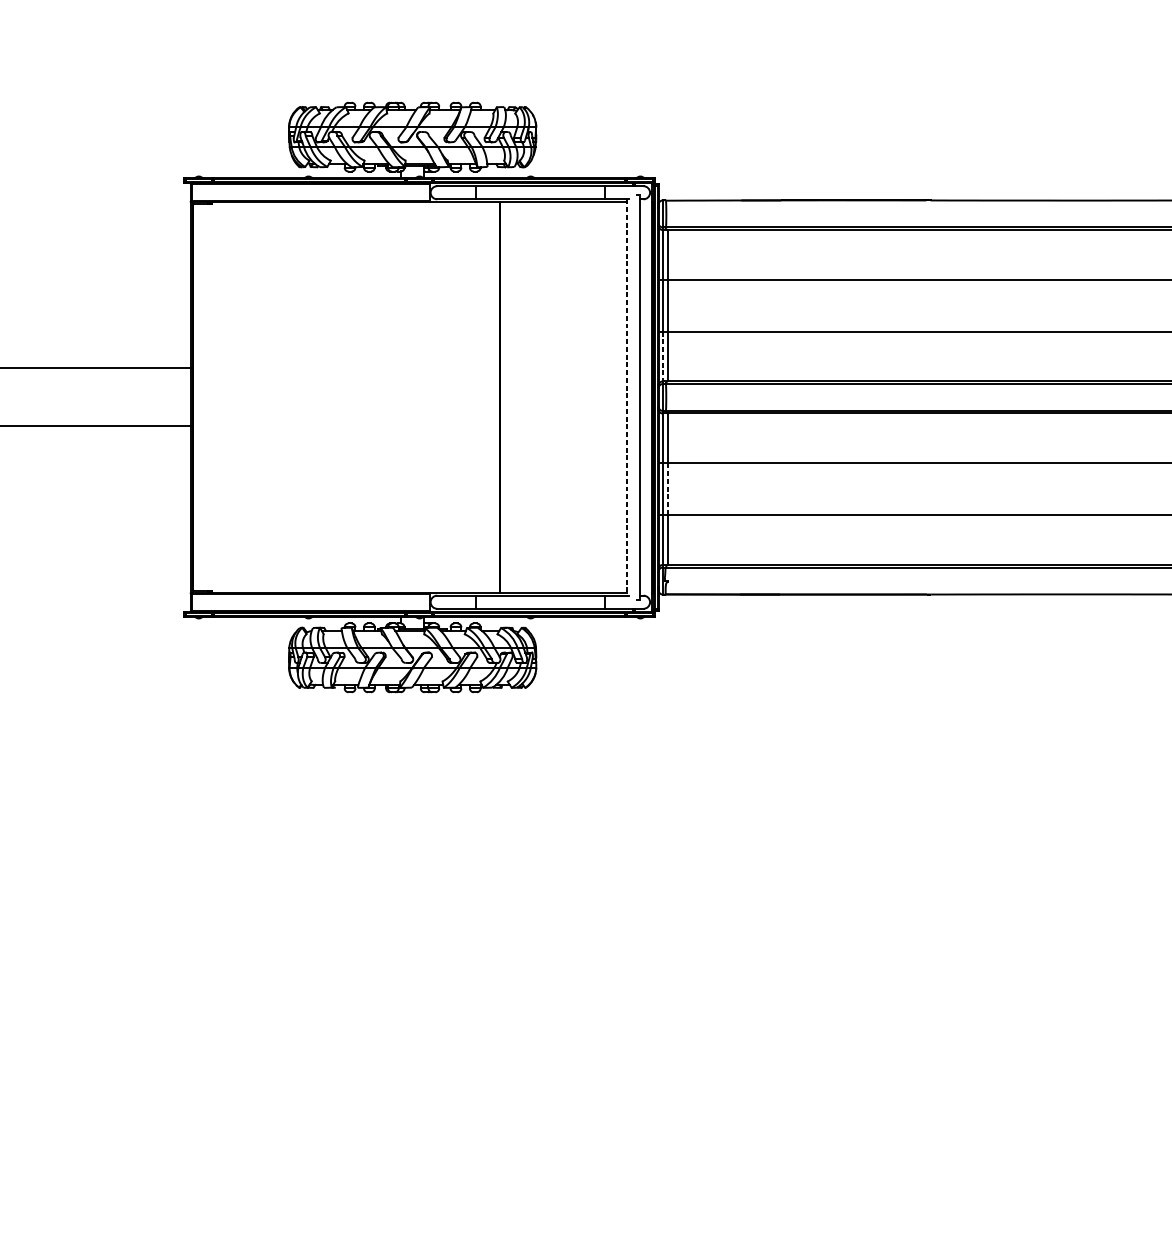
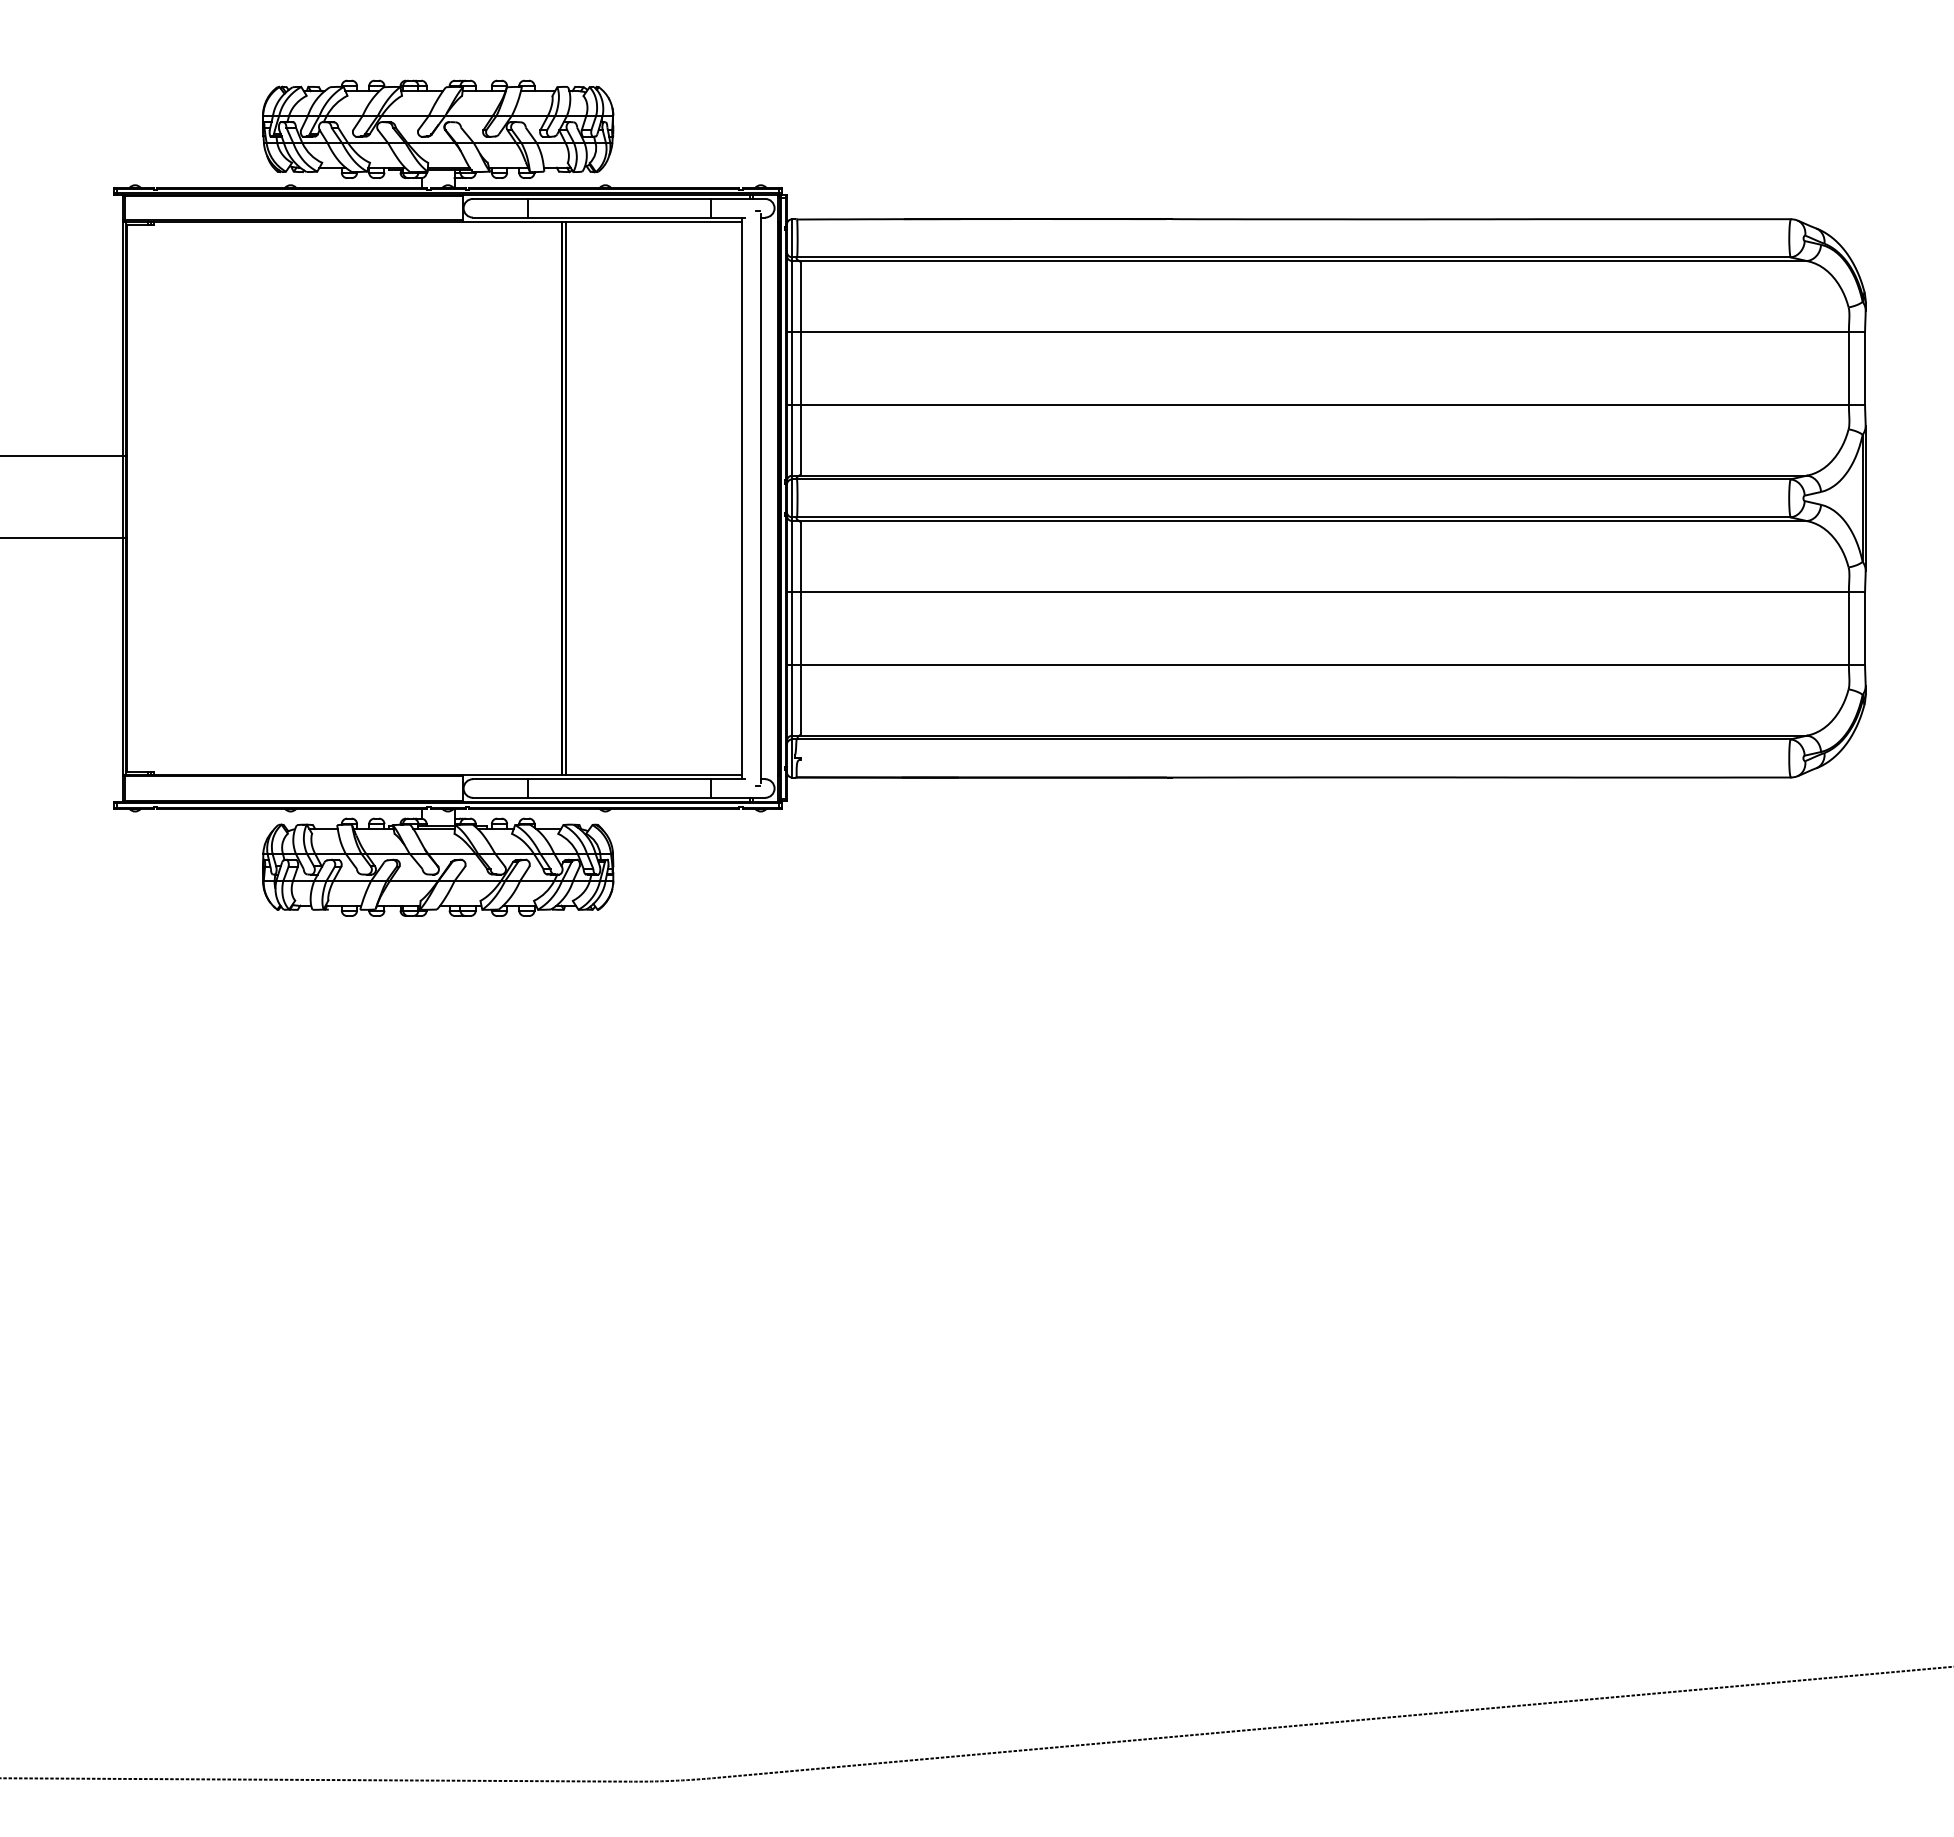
line: (662, 356) -> (792, 440), dashed -> solid
line: (502, 396) -> (565, 497), added
line: (627, 397) -> (742, 498), dashed -> solid
line: (668, 489) -> (800, 628), dashed -> solid

